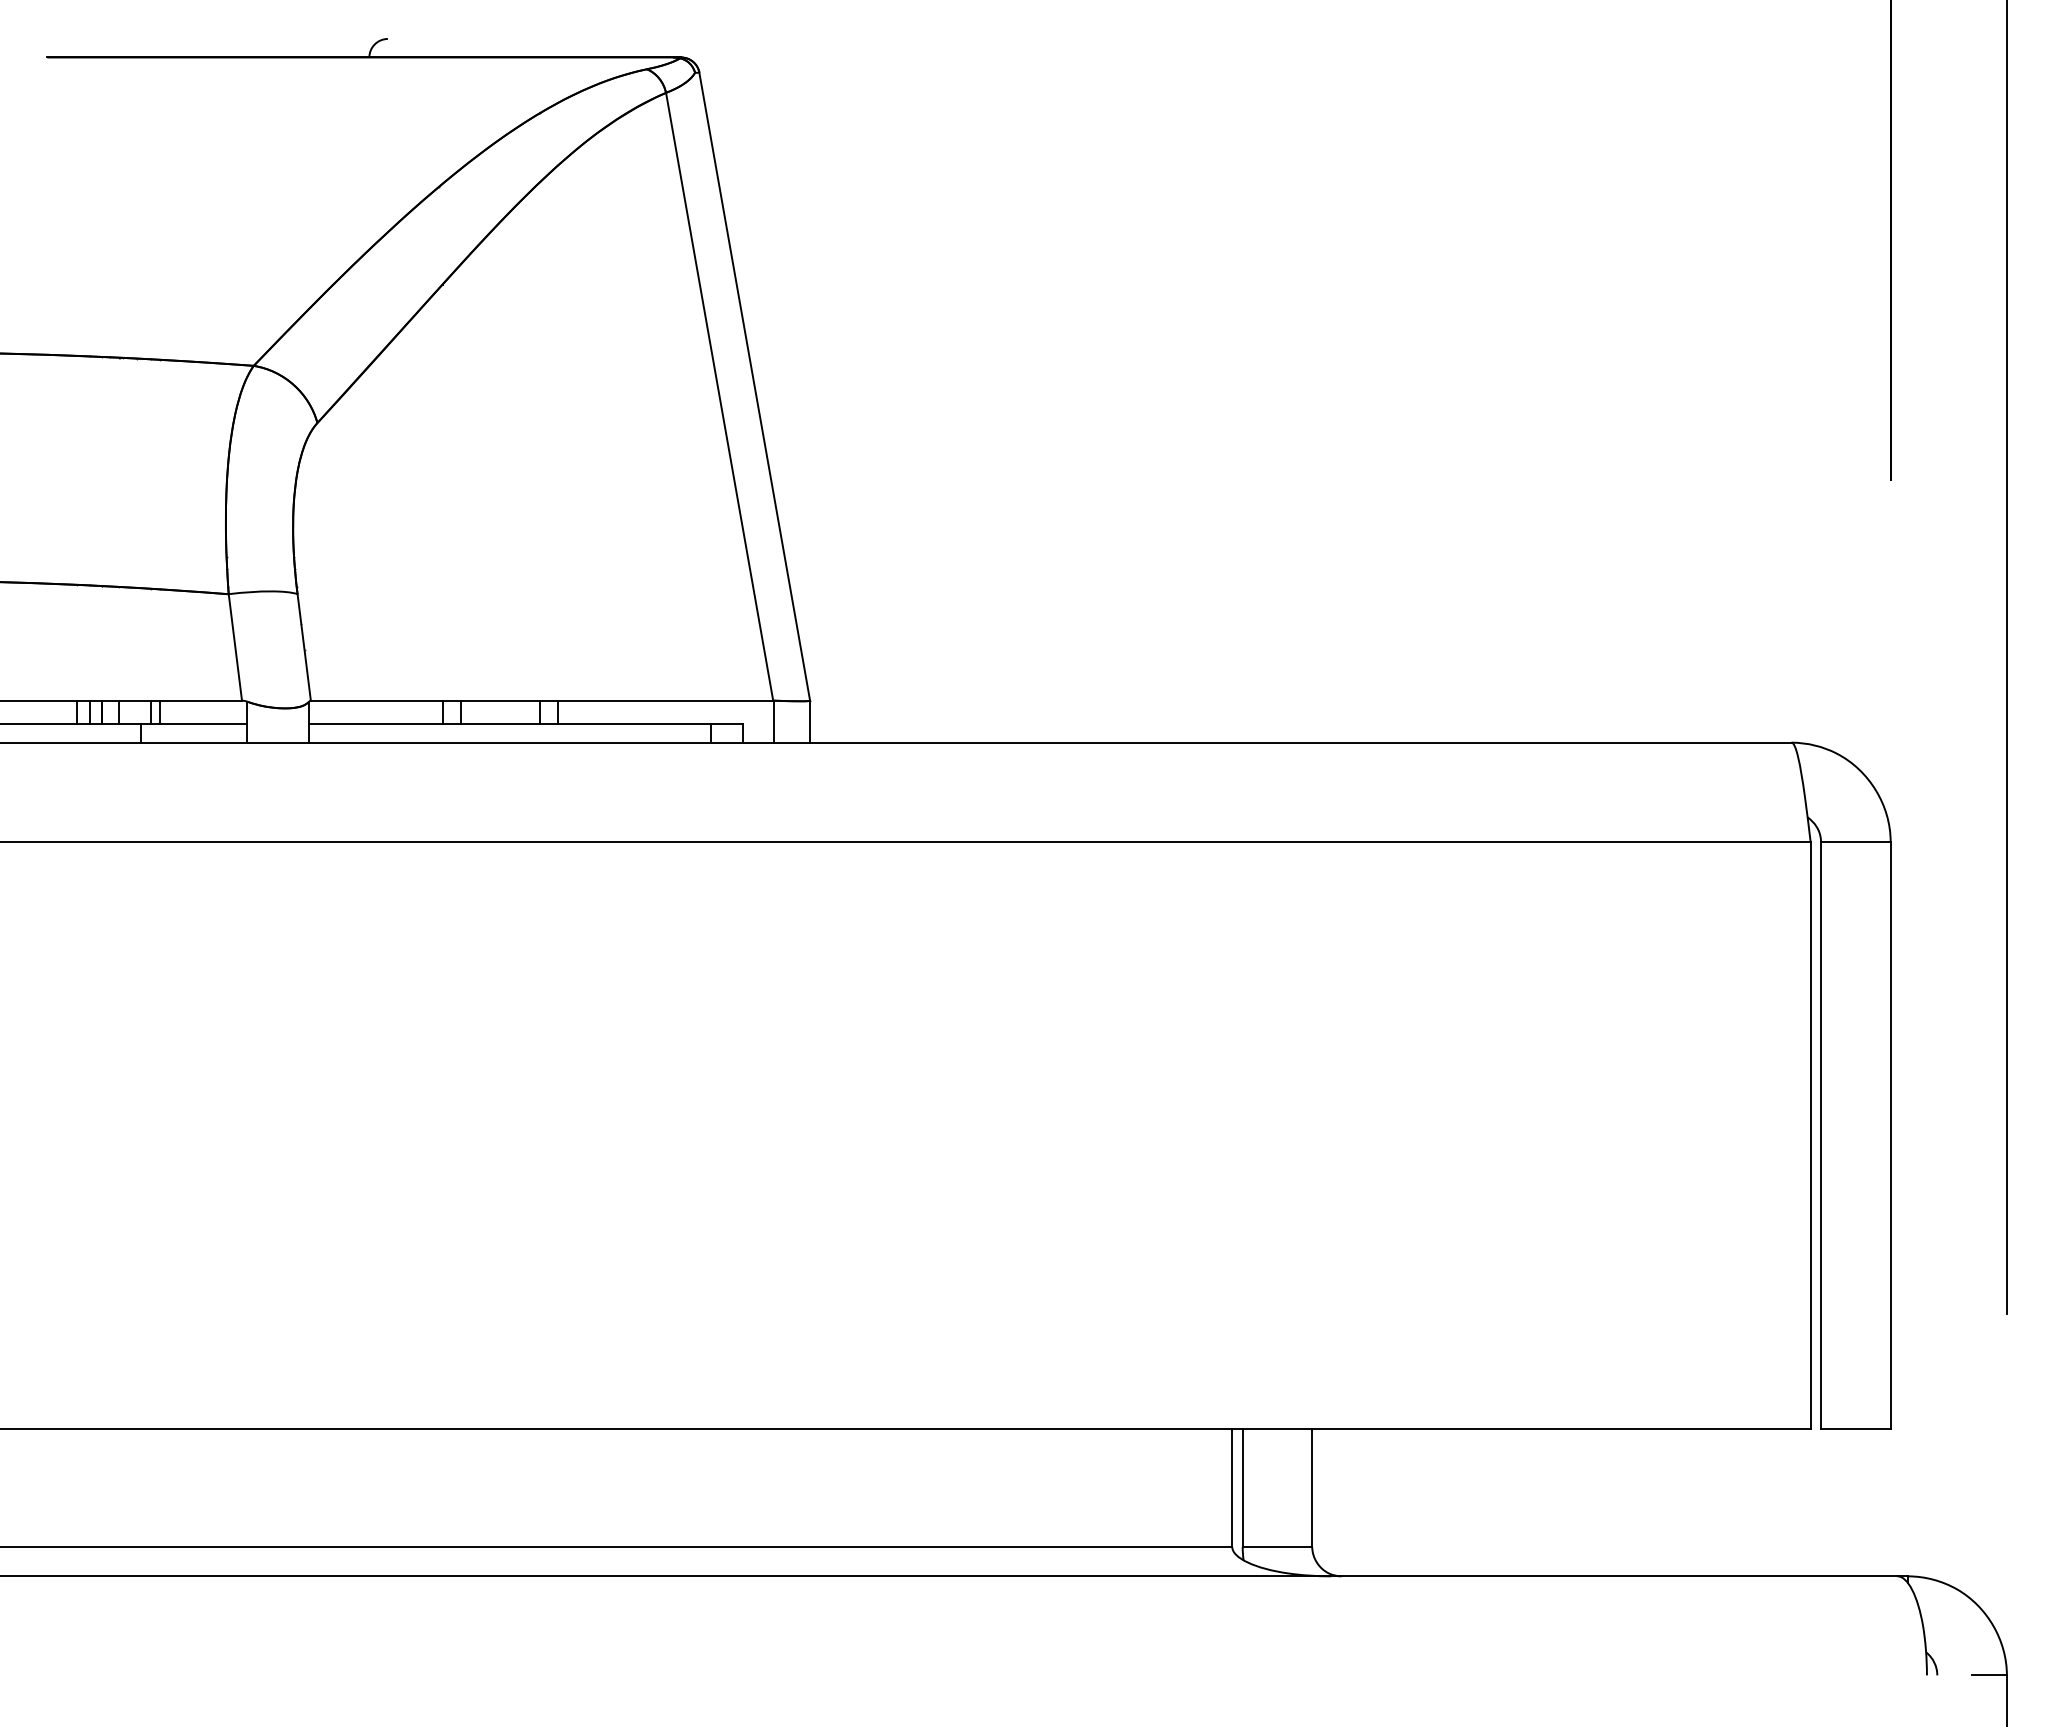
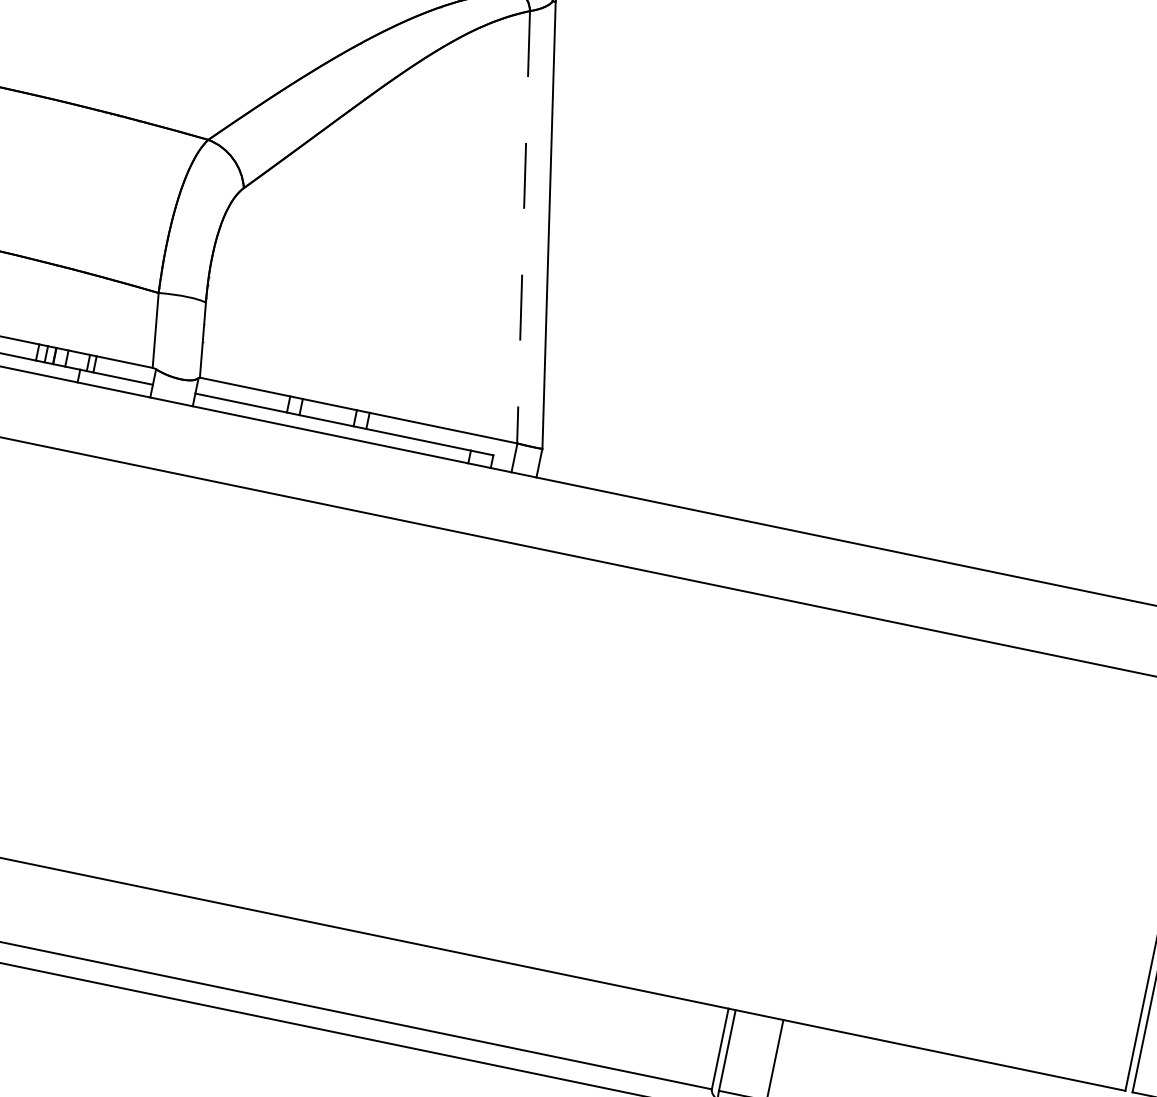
line: (719, 396) -> (523, 227), solid -> dashed

